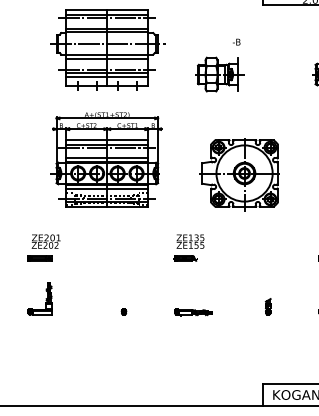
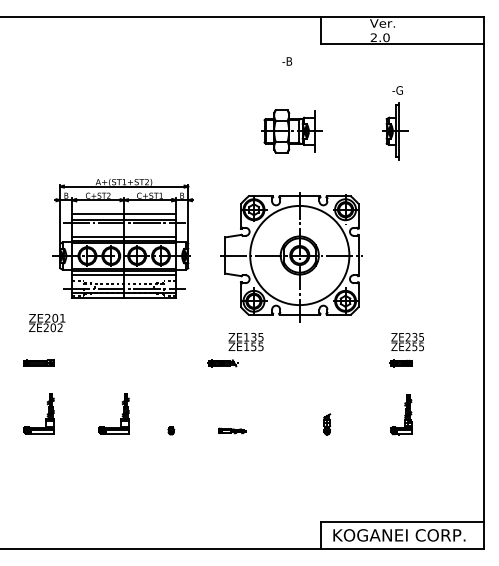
text: (236, 42) -> (287, 61), moved
part: (108, 50) -> (125, 100), removed
part: (219, 74) -> (291, 131), moved
part: (239, 174) -> (290, 257), size x1.4
text: (46, 242) -> (47, 323), moved
text: (190, 242) -> (245, 342), moved
part: (105, 299) -> (121, 414), added
part: (124, 311) -> (171, 430), moved
part: (193, 311) -> (232, 430), size x0.6

